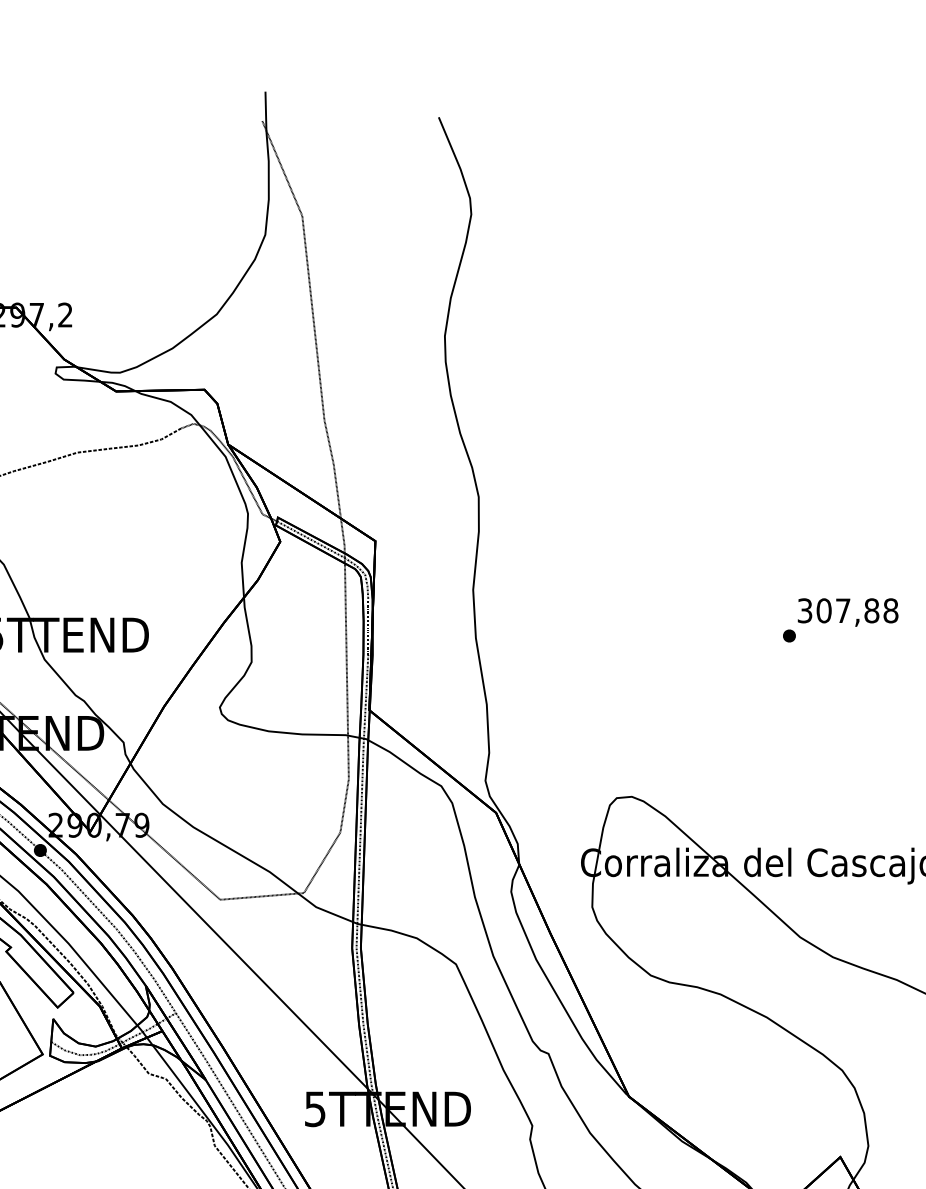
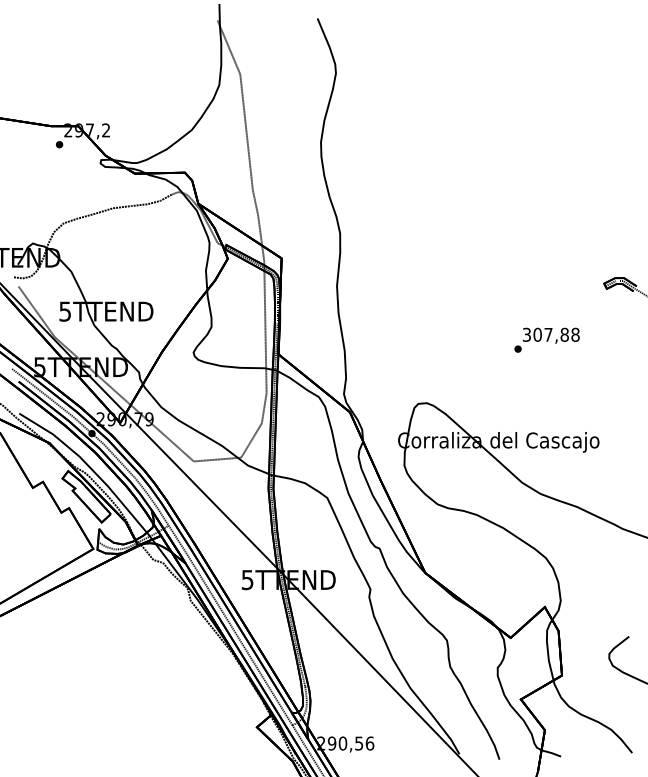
text: (839, 618) -> (546, 339), moved

